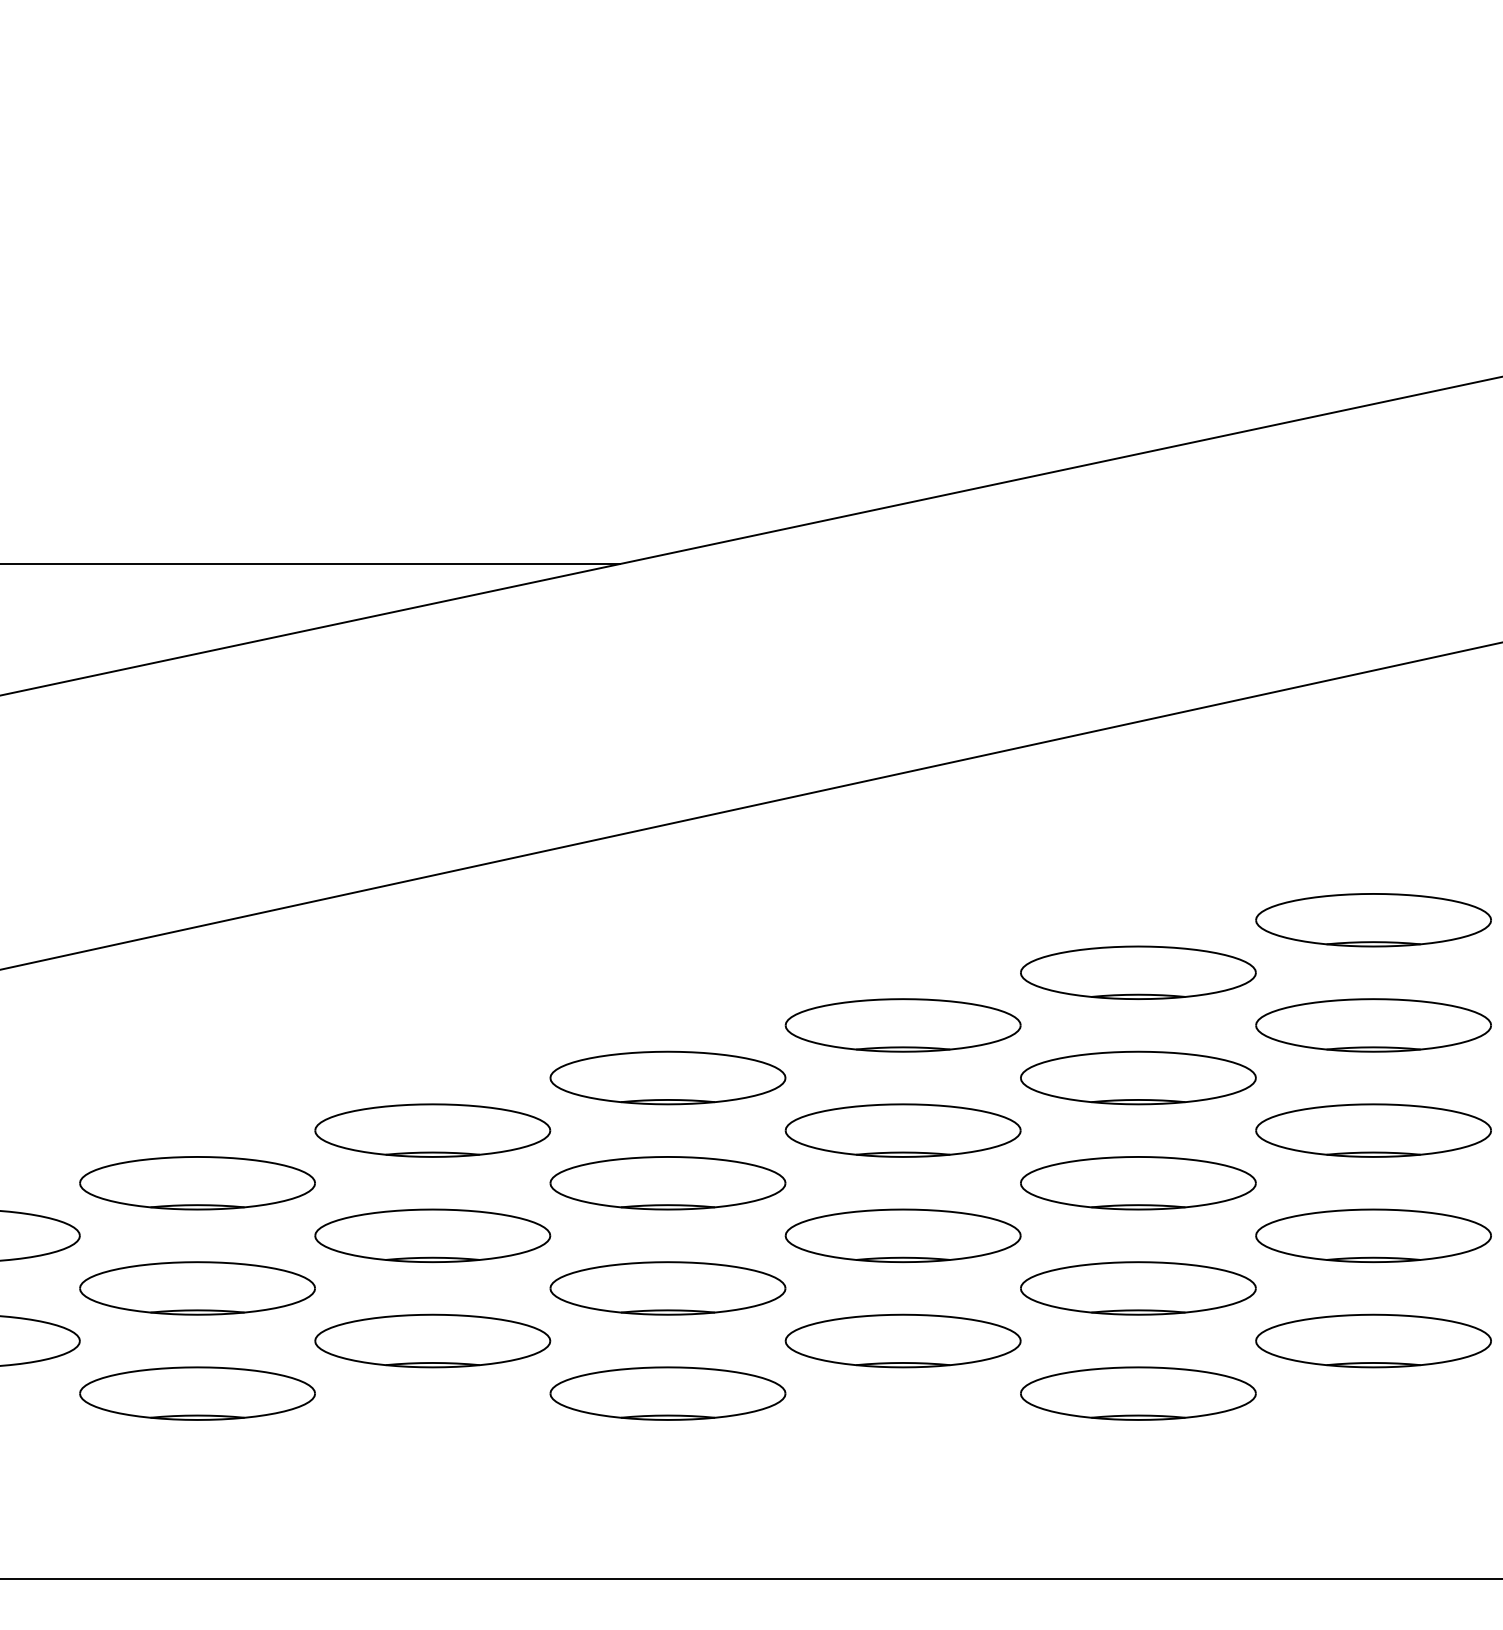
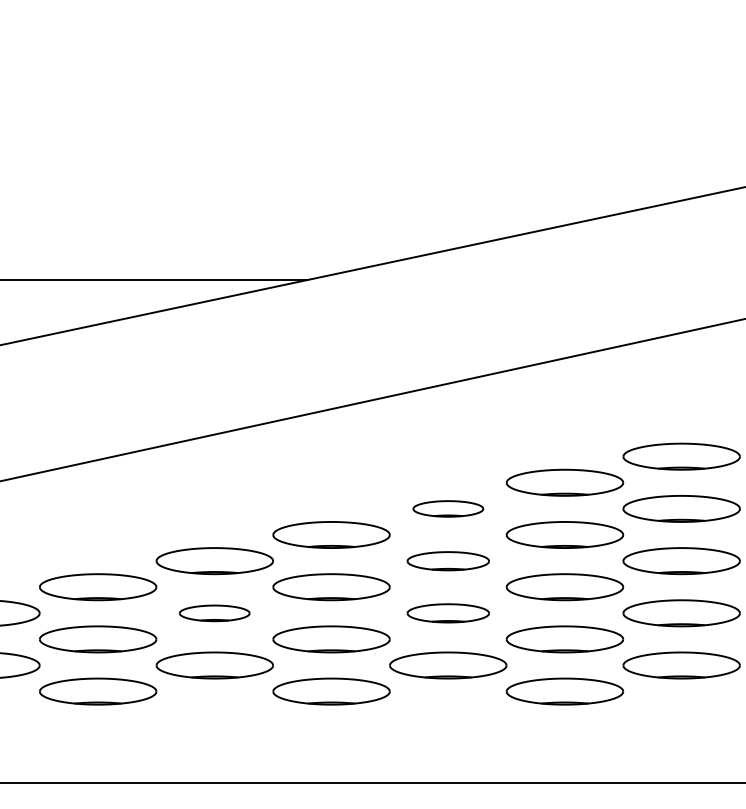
part: (903, 1024) -> (448, 508), size x0.6
part: (903, 1131) -> (448, 561), size x0.7
part: (432, 1236) -> (214, 613), size x0.6
part: (903, 1236) -> (448, 613), size x0.7

